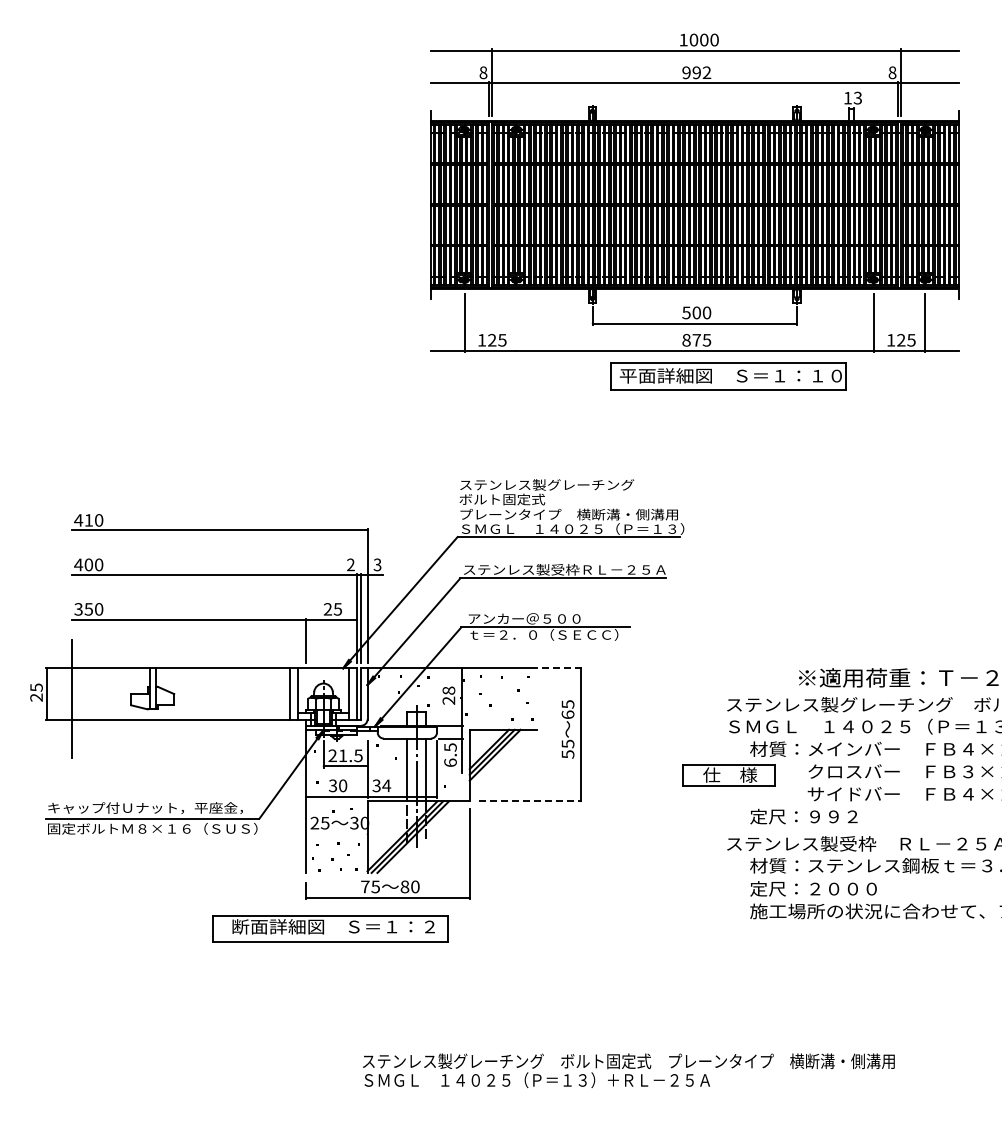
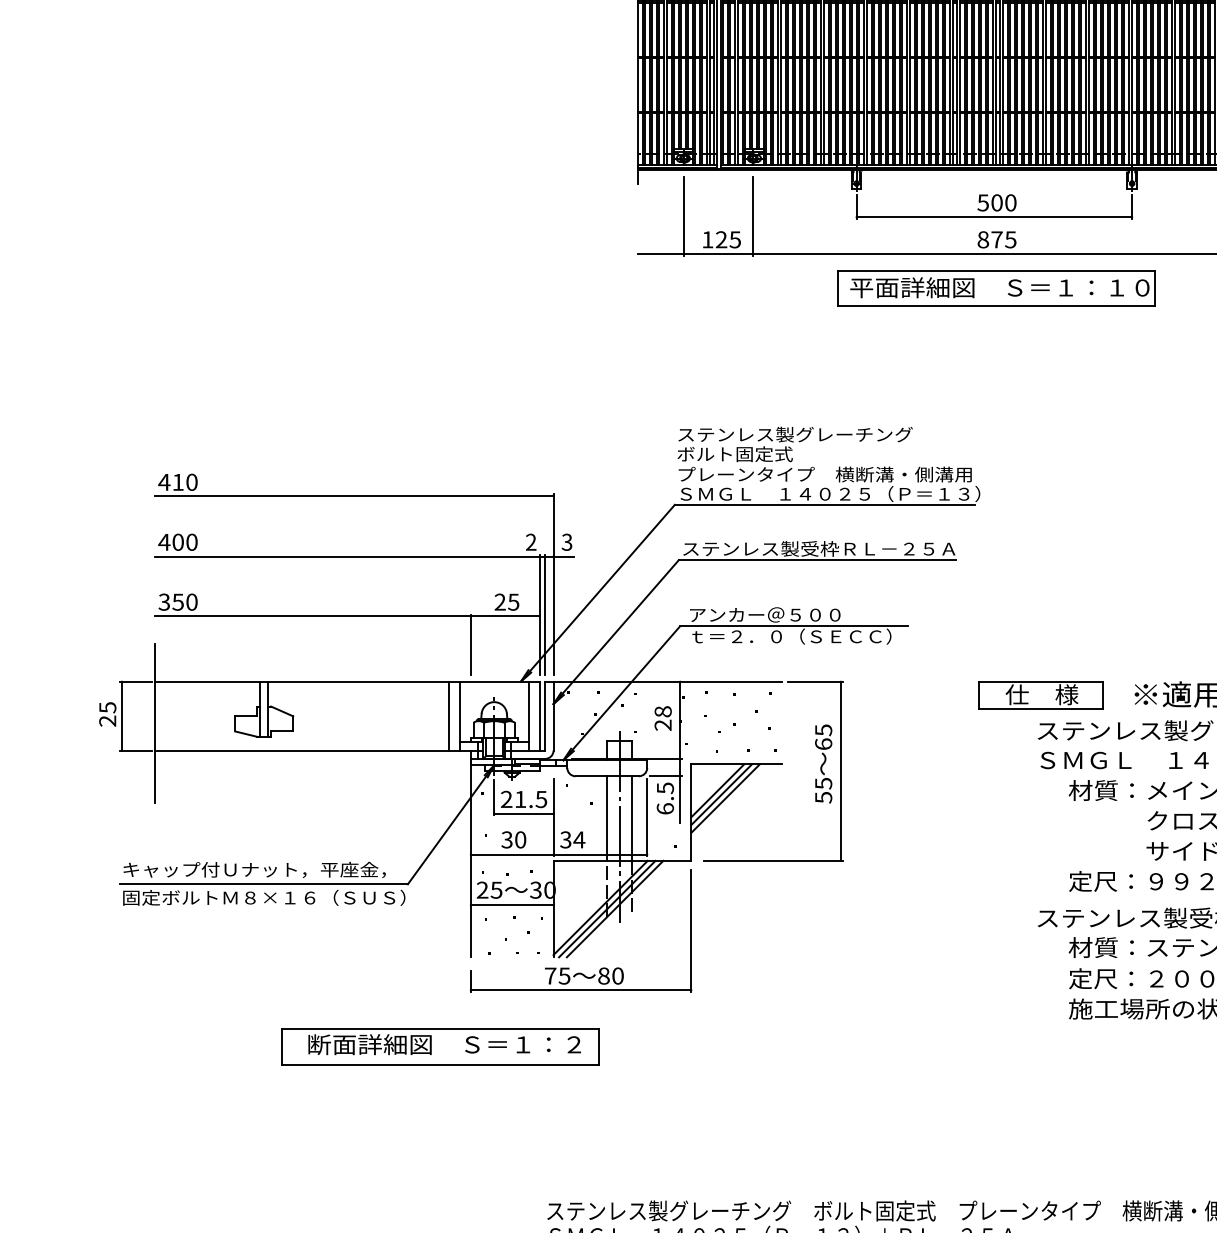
line: (515, 322) -> (752, 215), added
part: (728, 376) -> (996, 288), moved
line: (562, 668) -> (816, 681), dashed -> solid
part: (728, 775) -> (1039, 695), moved
line: (530, 801) -> (773, 861), dashed -> solid
line: (336, 834) -> (511, 905), added
part: (330, 928) -> (440, 1046), moved

